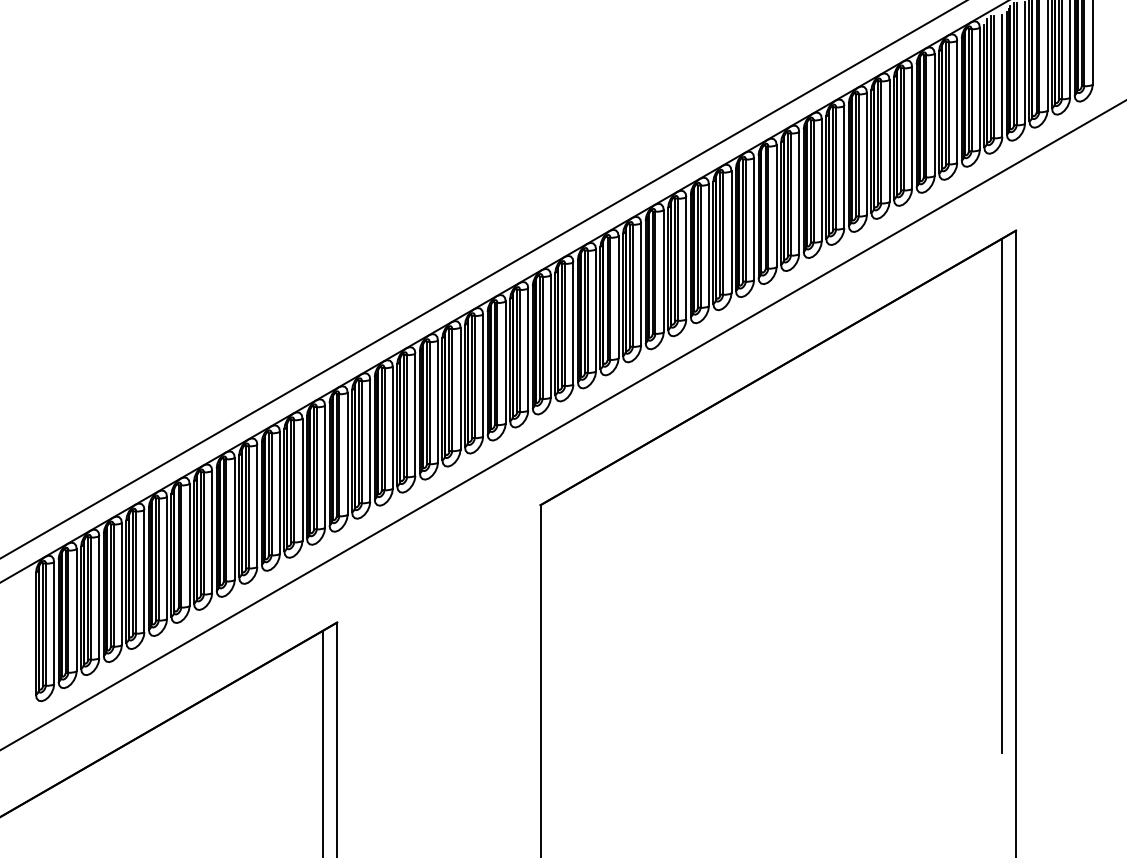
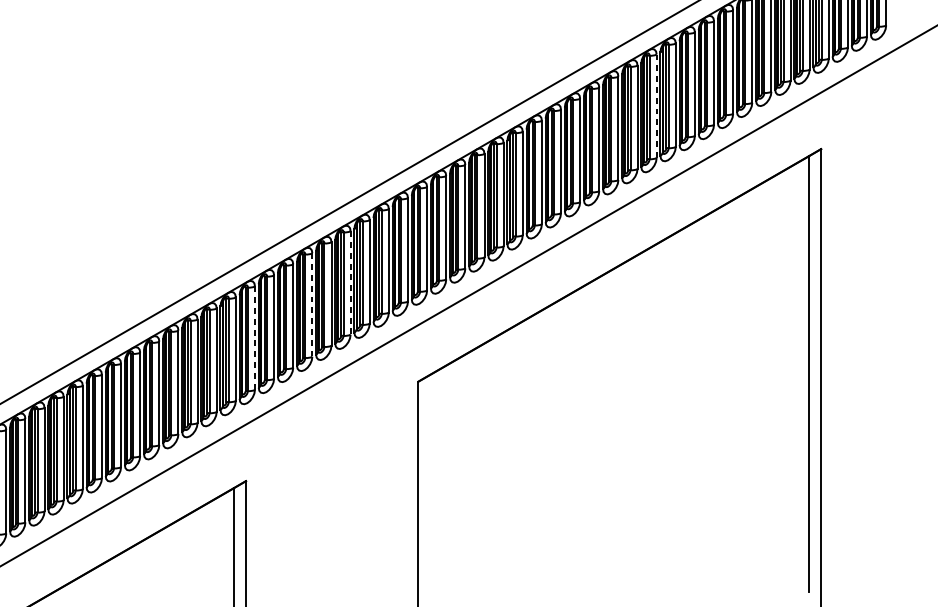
line: (821, 180) -> (656, 106), solid -> dashed
line: (460, 389) -> (350, 283), solid -> dashed
line: (415, 415) -> (312, 305), solid -> dashed
line: (347, 454) -> (254, 338), solid -> dashed

